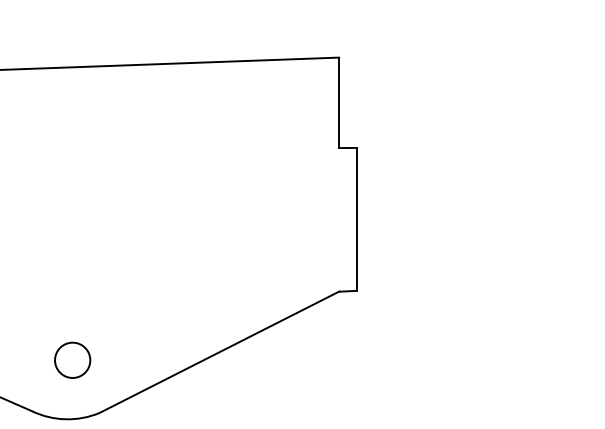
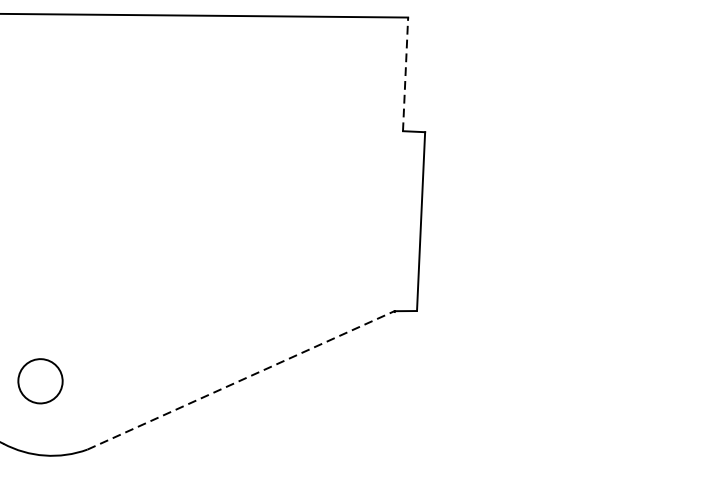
line: (339, 102) -> (406, 73), solid -> dashed
line: (219, 352) -> (241, 380), solid -> dashed
circle: (72, 359) -> (40, 380), moved

